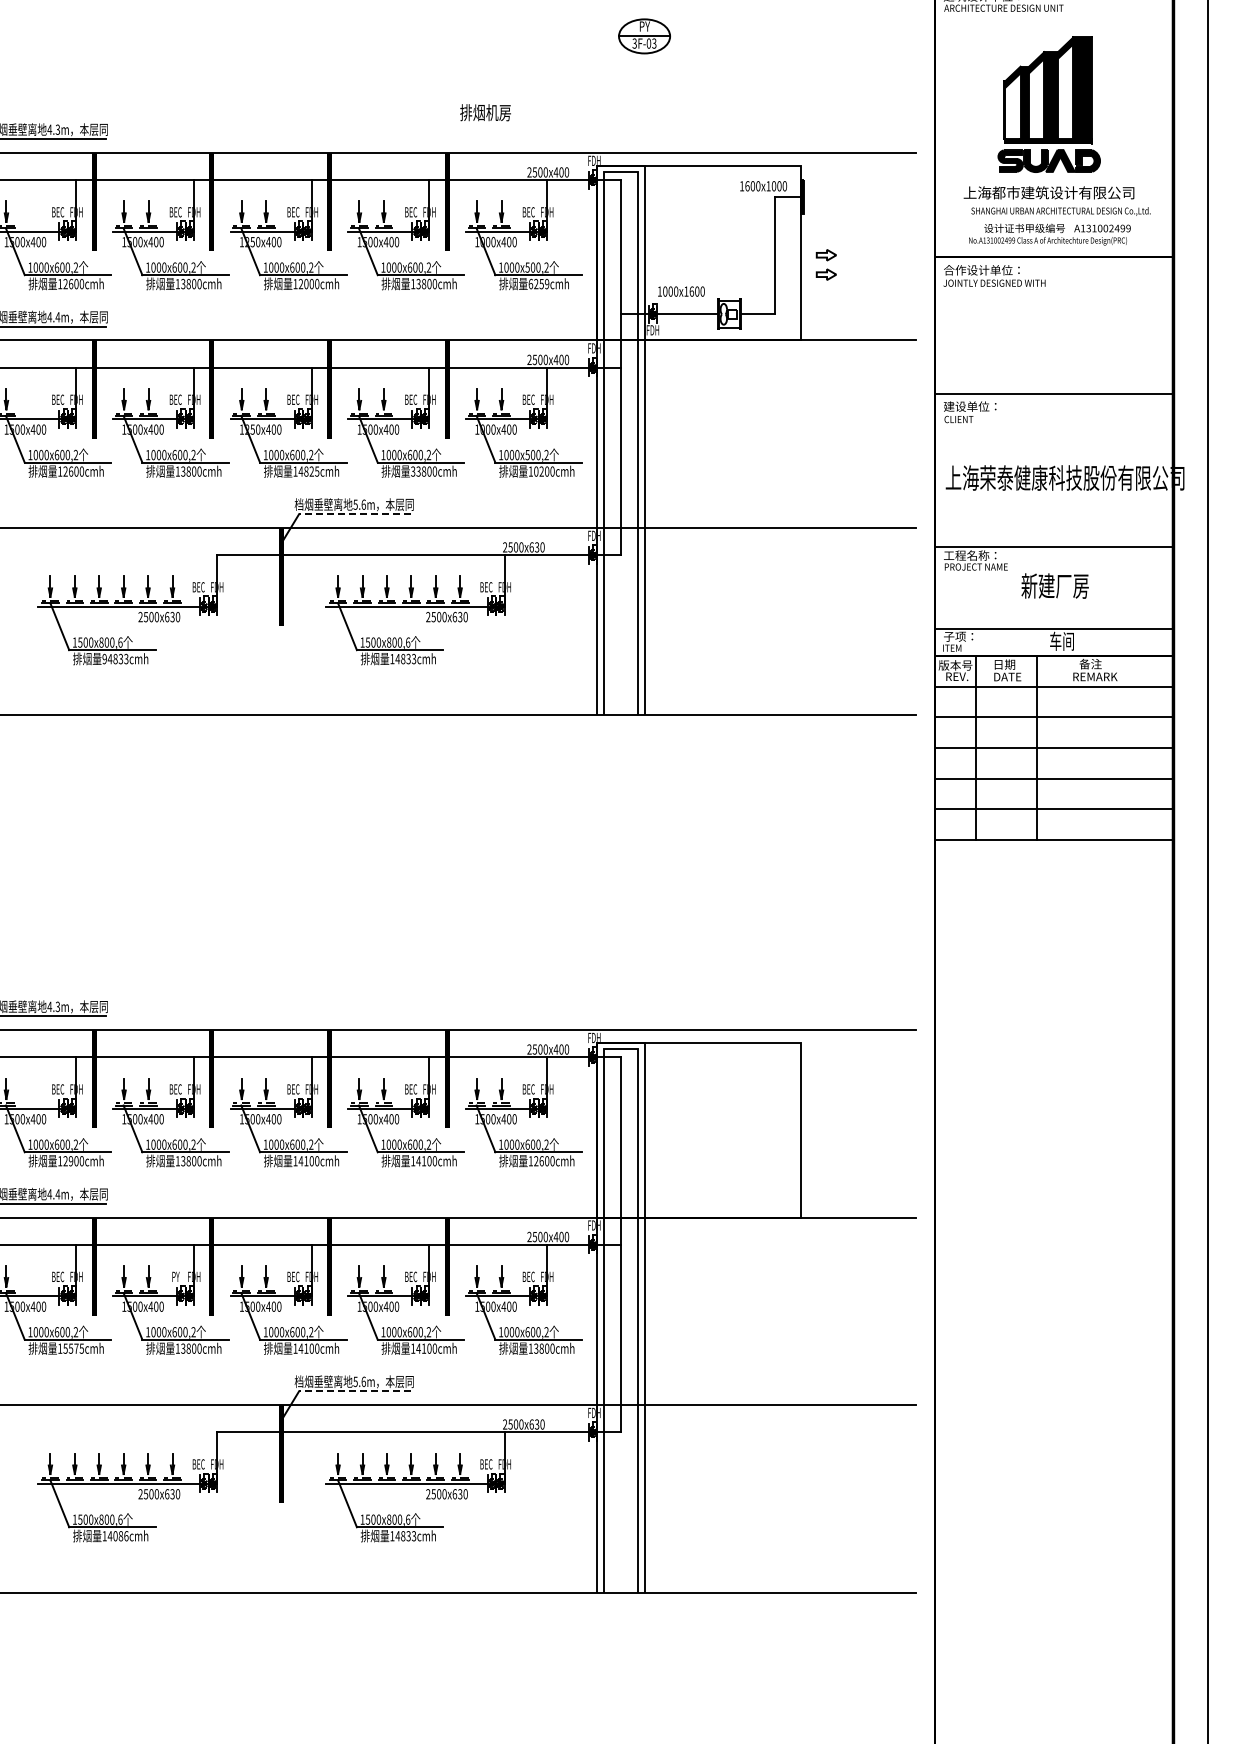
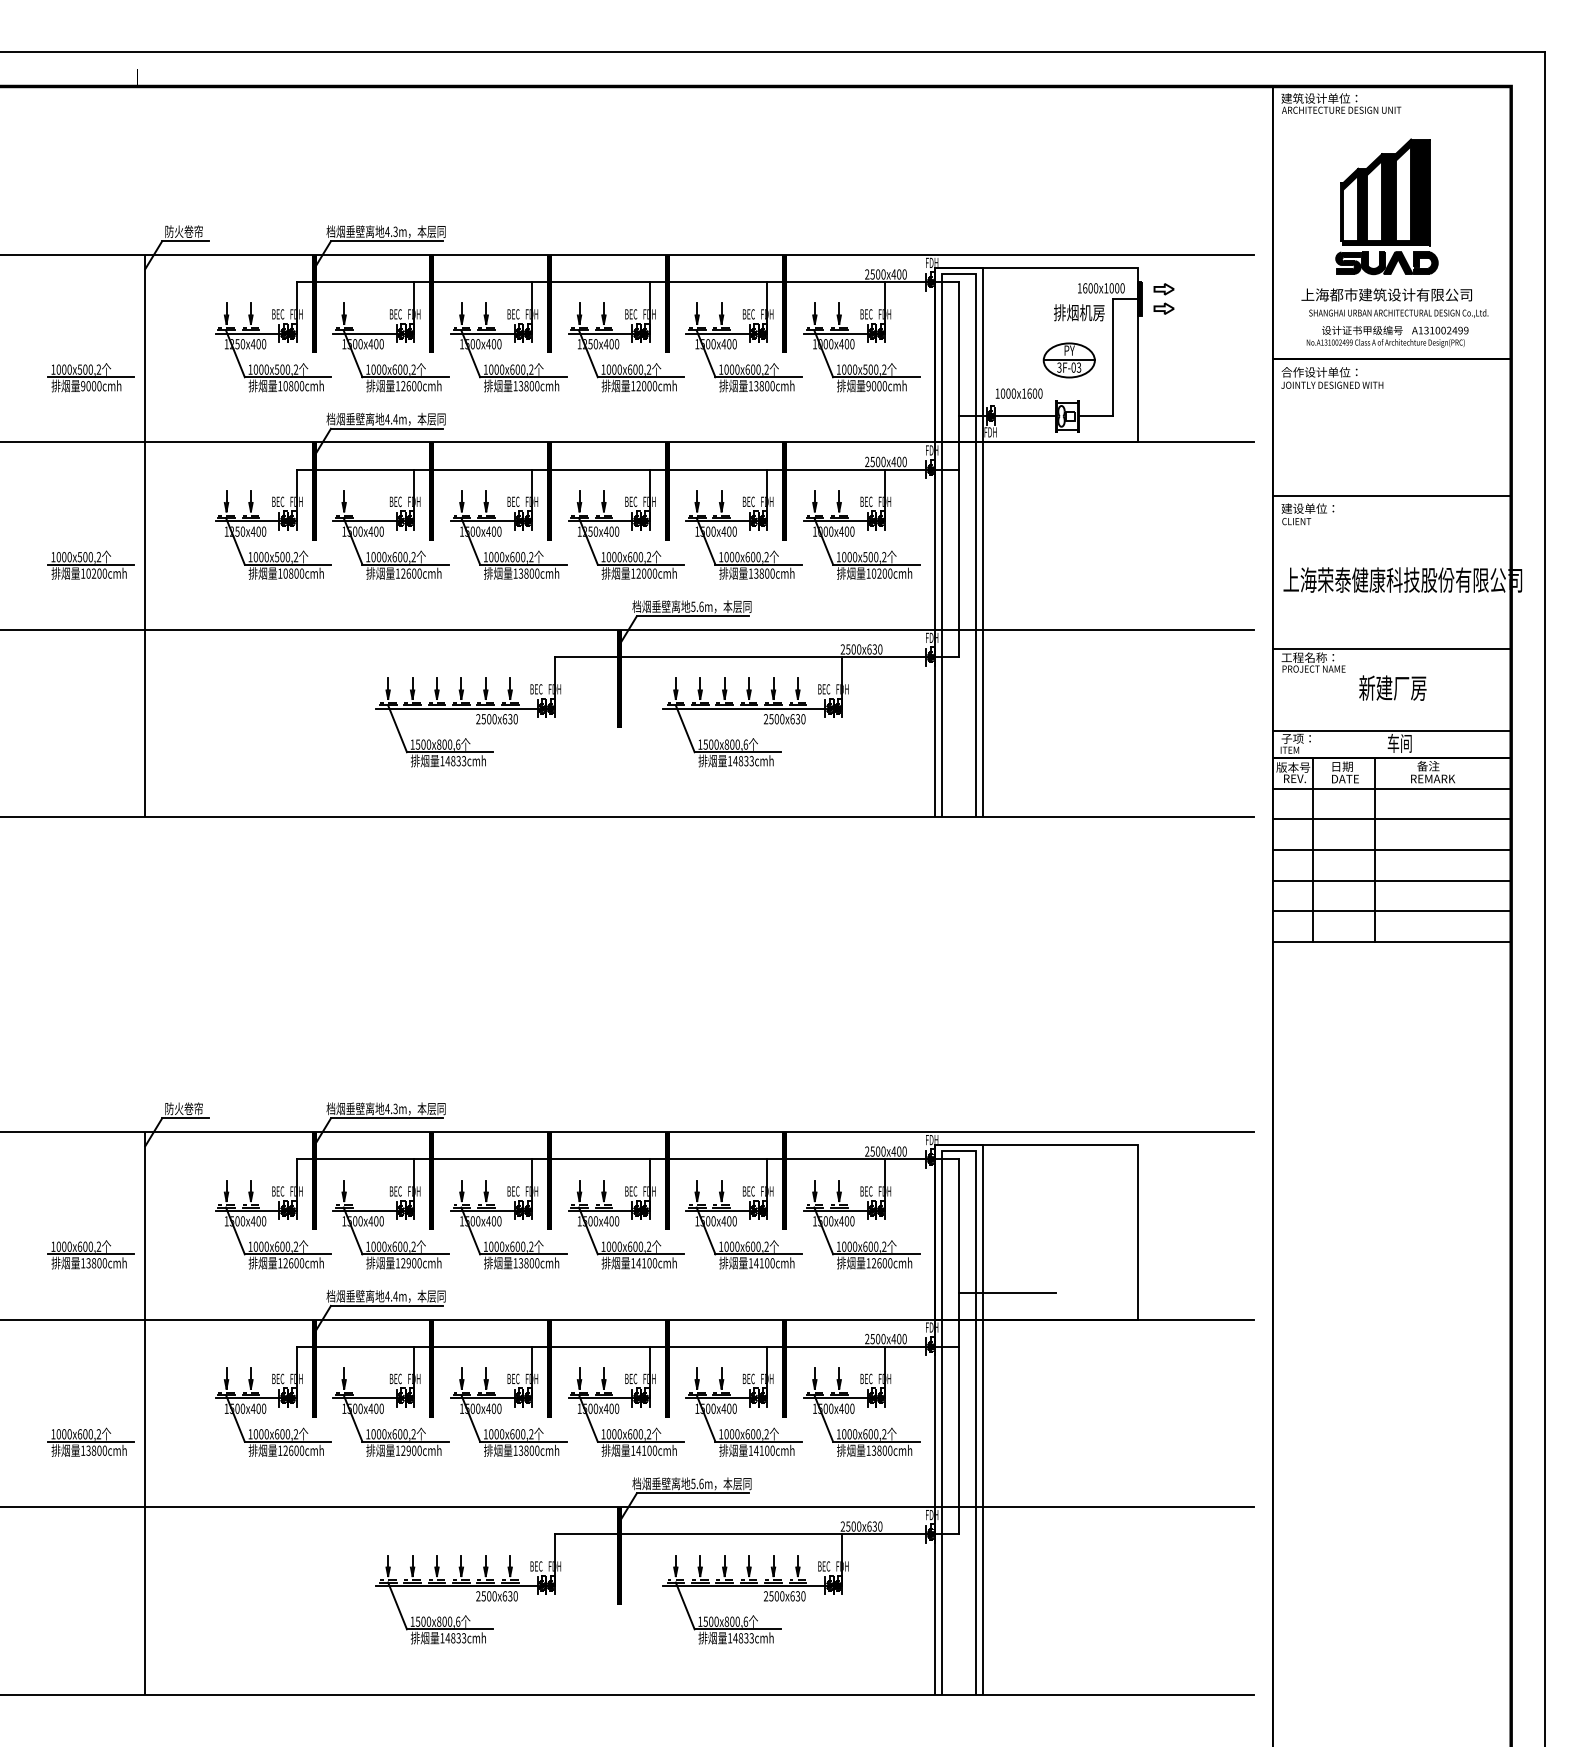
part: (643, 36) -> (1068, 360), moved
text: (485, 112) -> (1079, 312), moved
part: (825, 264) -> (1163, 298), moved
text: (538, 284) -> (876, 386), 6259cmh -> 9000cmh
text: (308, 471) -> (646, 573), 14825cmh -> 12000cmh
text: (412, 471) -> (750, 573), 33800cmh -> 13800cmh
line: (354, 514) -> (692, 616), dashed -> solid
text: (104, 659) -> (442, 761), 94833cmh -> 14833cmh
line: (668, 1191) -> (1006, 1293), added
text: (175, 1276) -> (513, 1378), PY -> BEC
text: (73, 1348) -> (411, 1450), 15575cmh -> 12900cmh
line: (354, 1391) -> (692, 1493), dashed -> solid
text: (120, 1536) -> (458, 1638), 14086cmh -> 14833cmh

